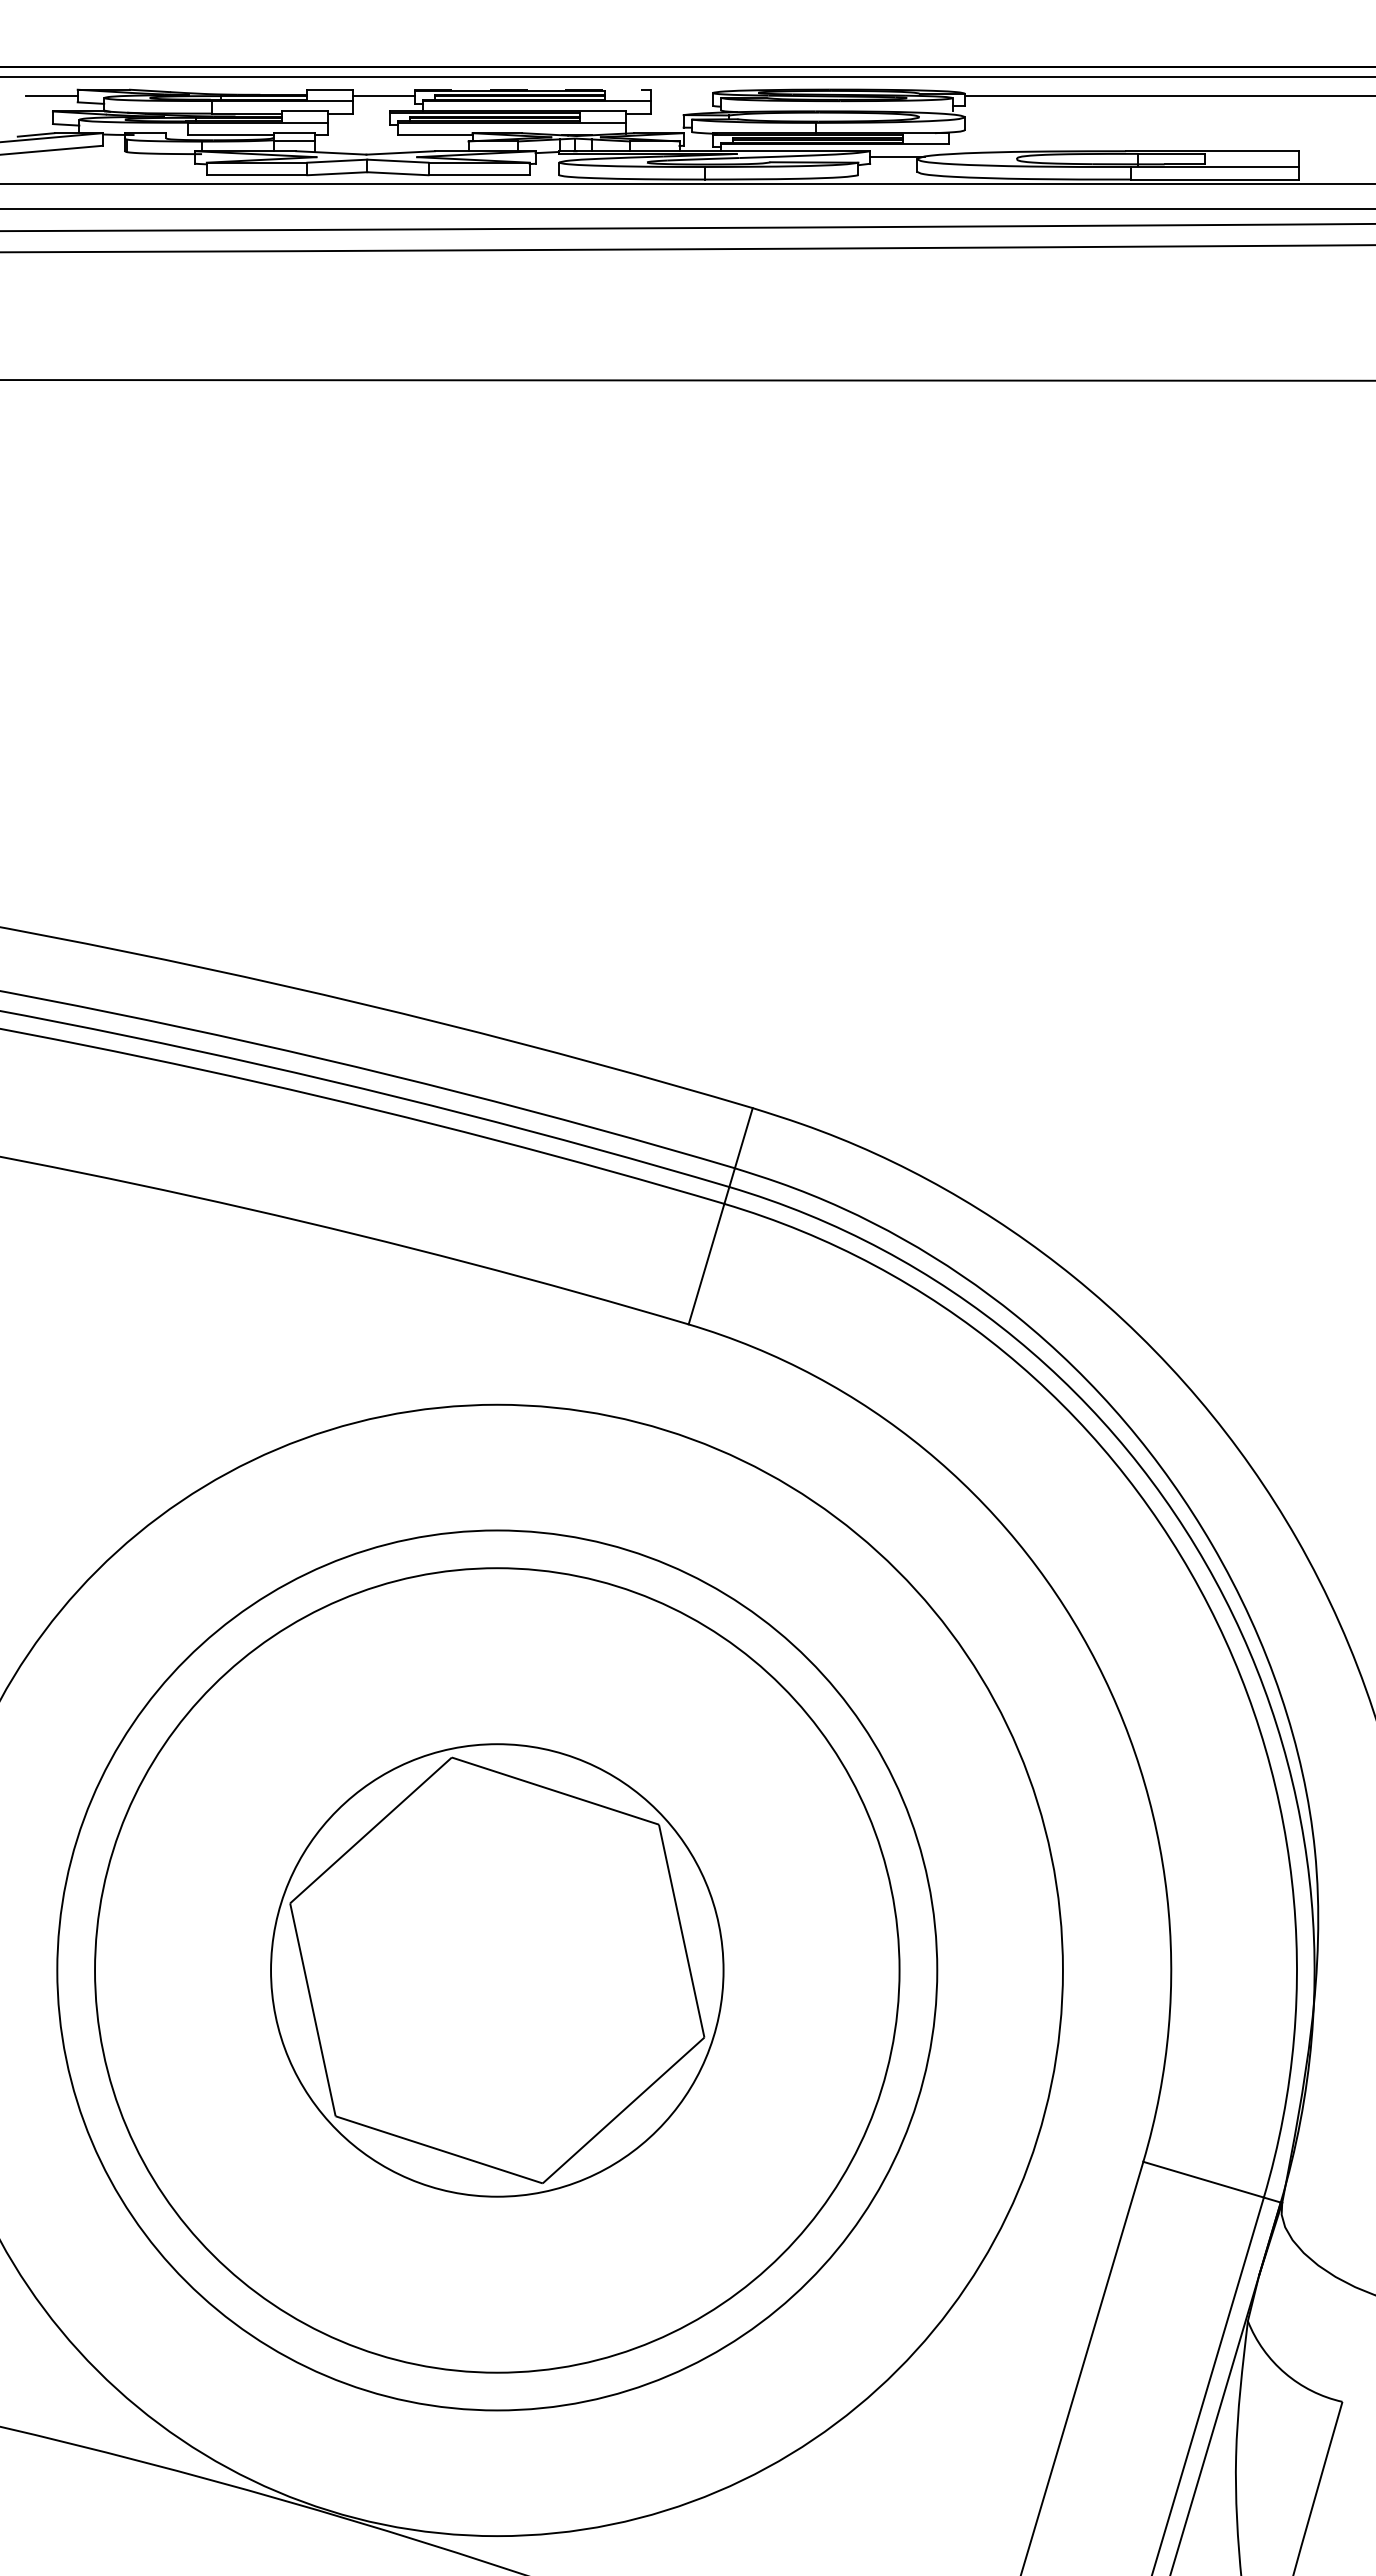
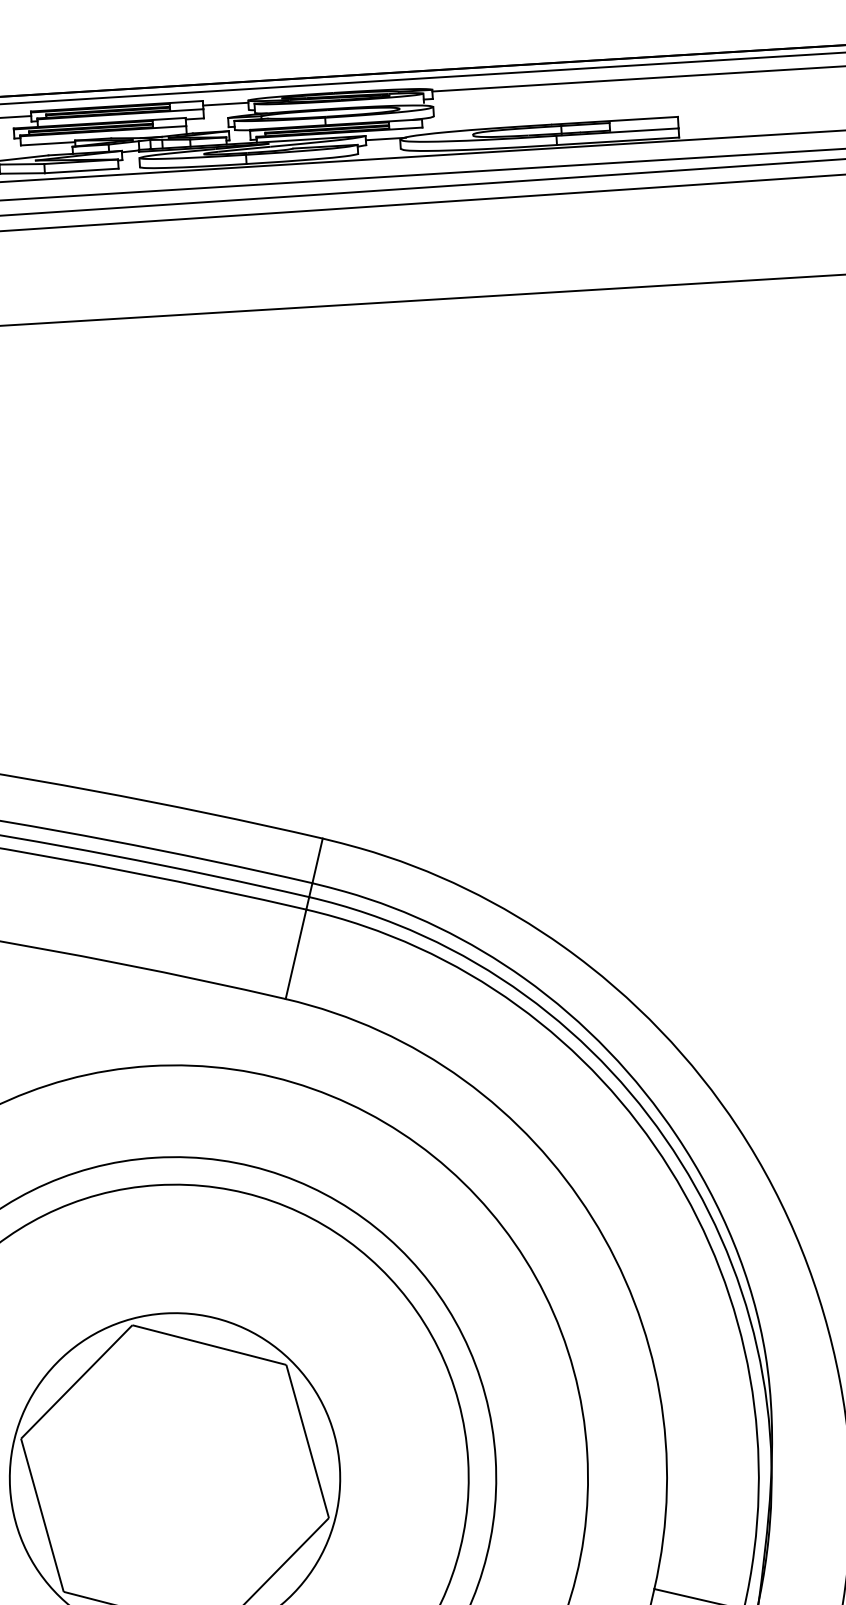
line: (532, 89) -> (116, 106), dashed -> solid
line: (681, 95) -> (225, 103), added

